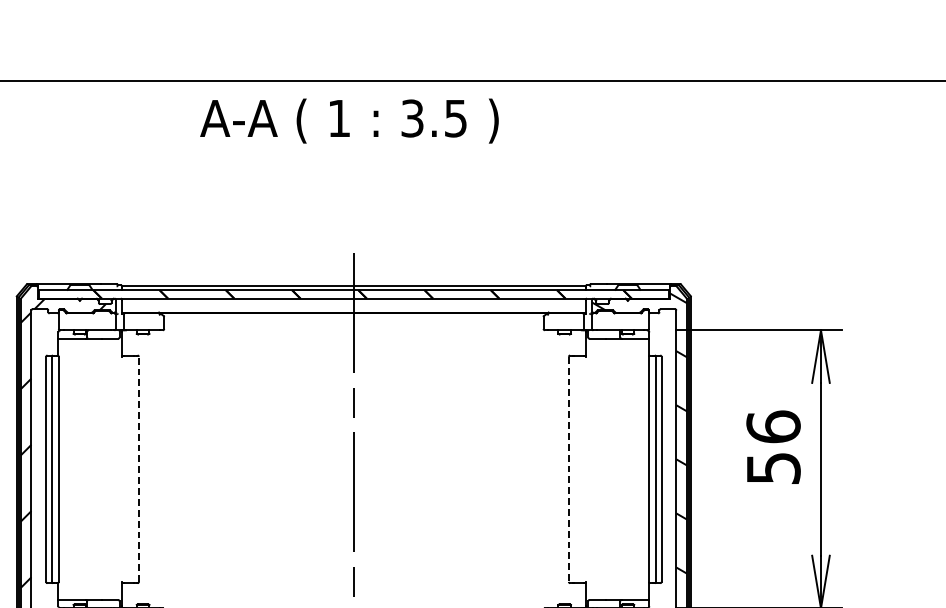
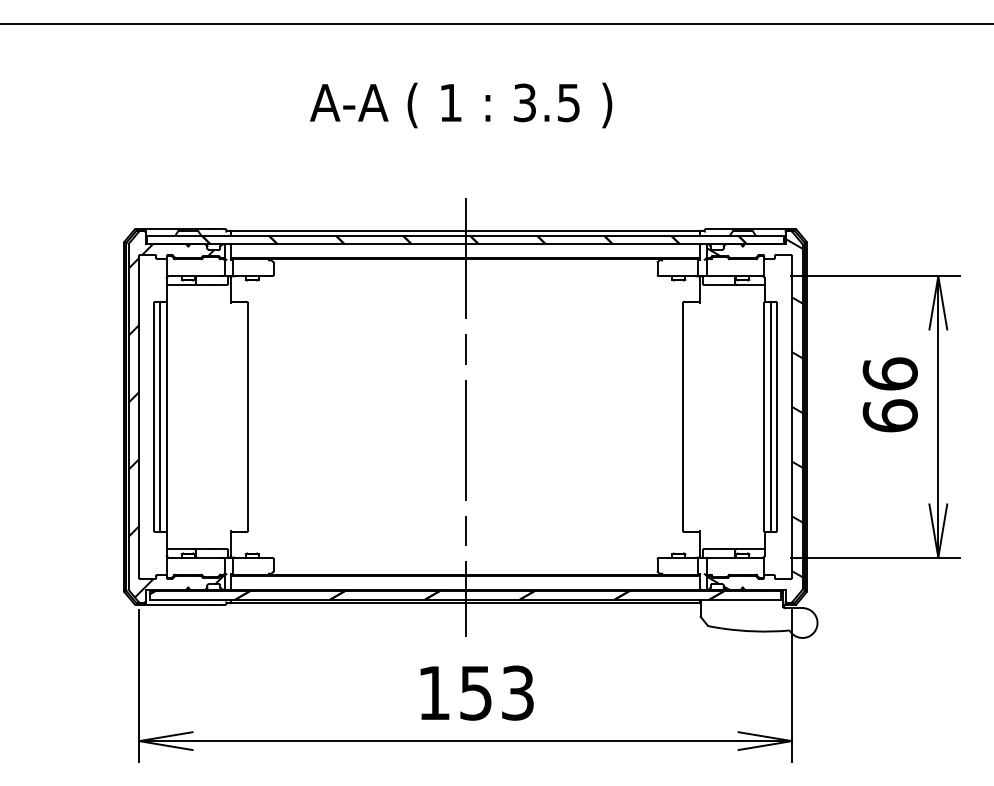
text: (349, 121) -> (461, 105), moved
text: (772, 467) -> (889, 415), 56 -> 66
line: (138, 468) -> (247, 416), dashed -> solid
line: (569, 468) -> (683, 416), dashed -> solid

